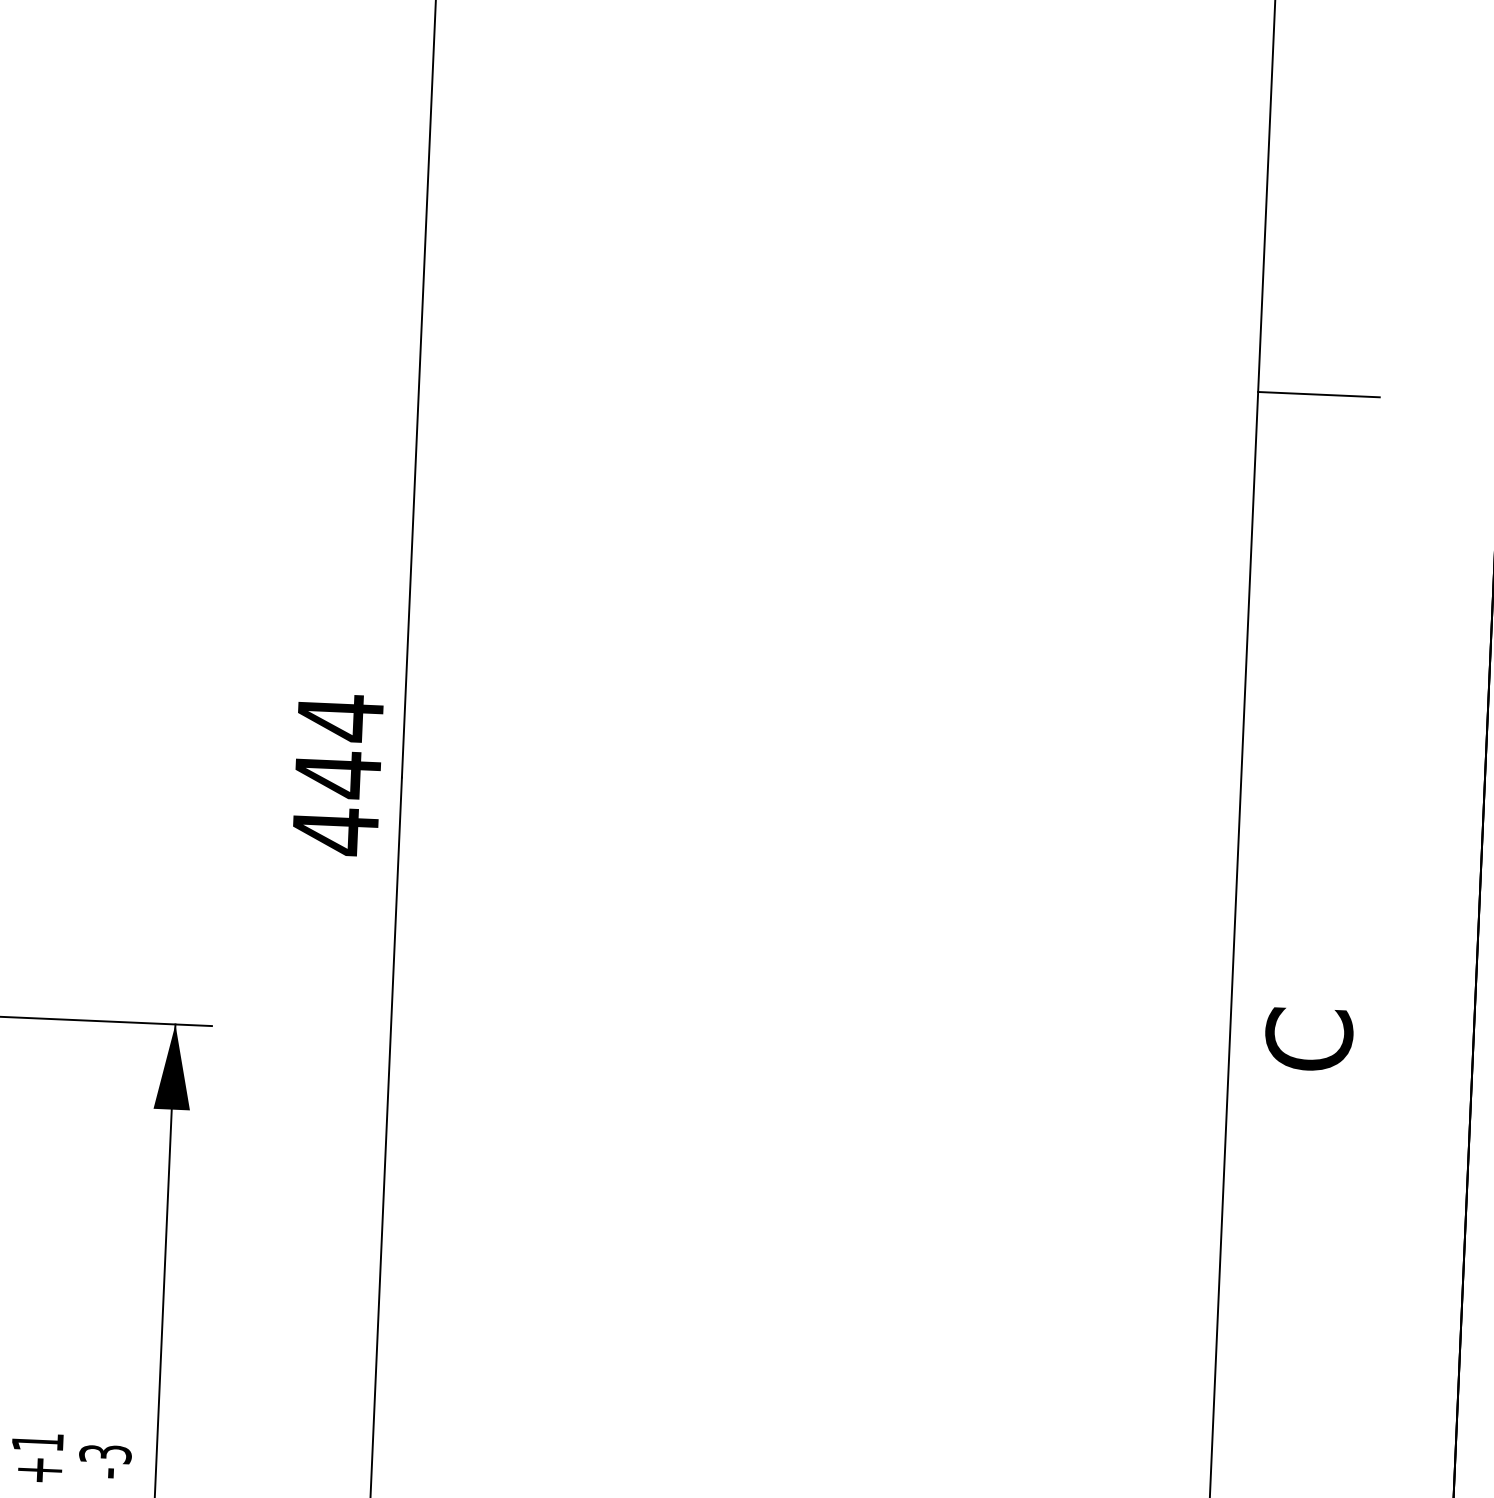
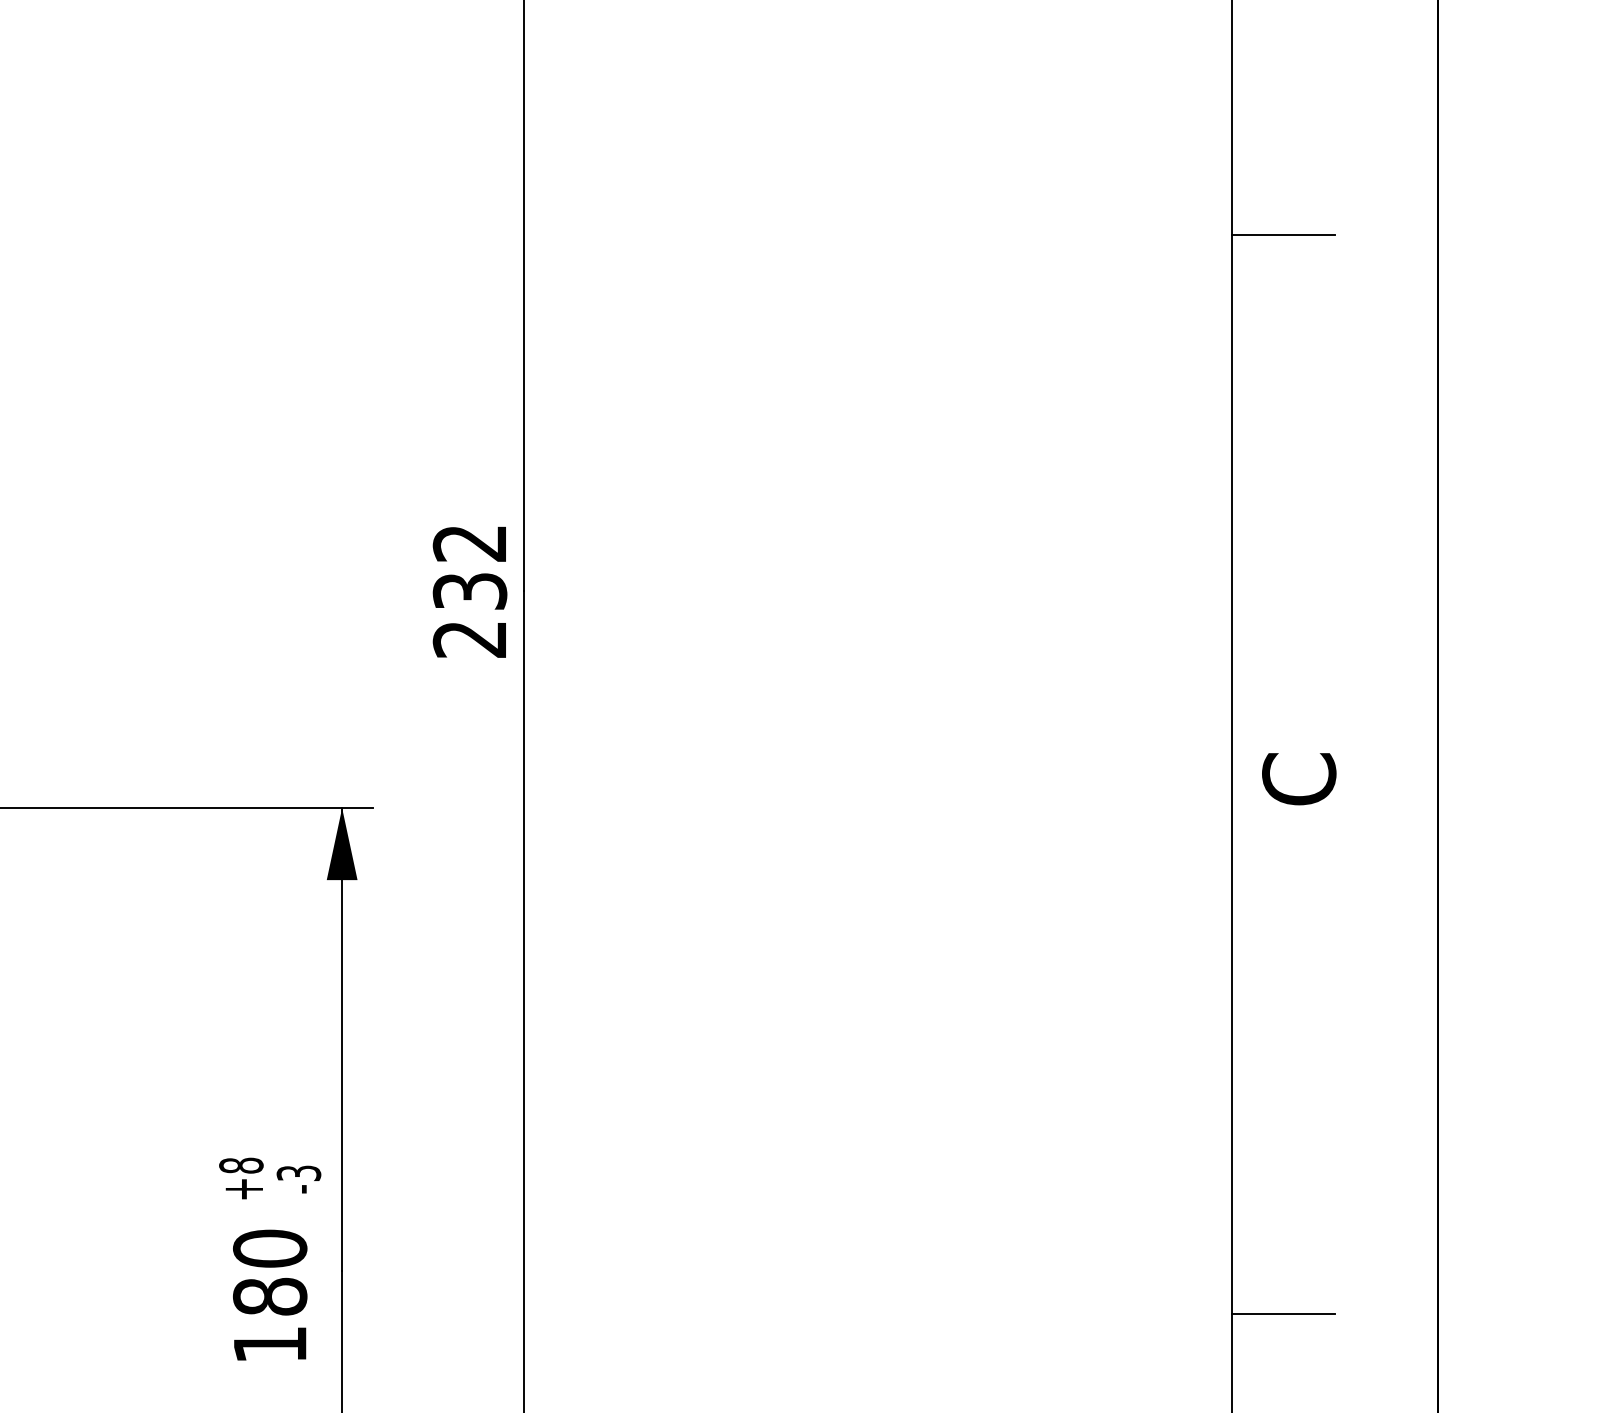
text: (337, 774) -> (469, 591), 444 -> 232
text: (37, 1441) -> (241, 1165), +1 -> +8

